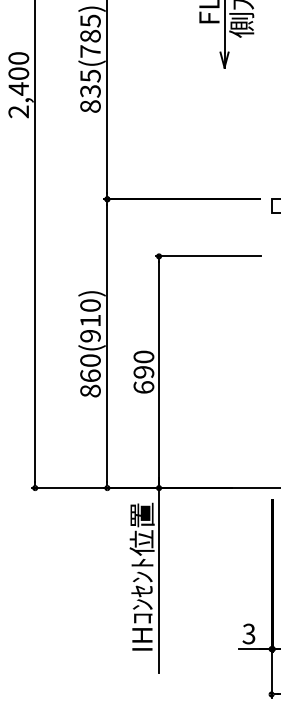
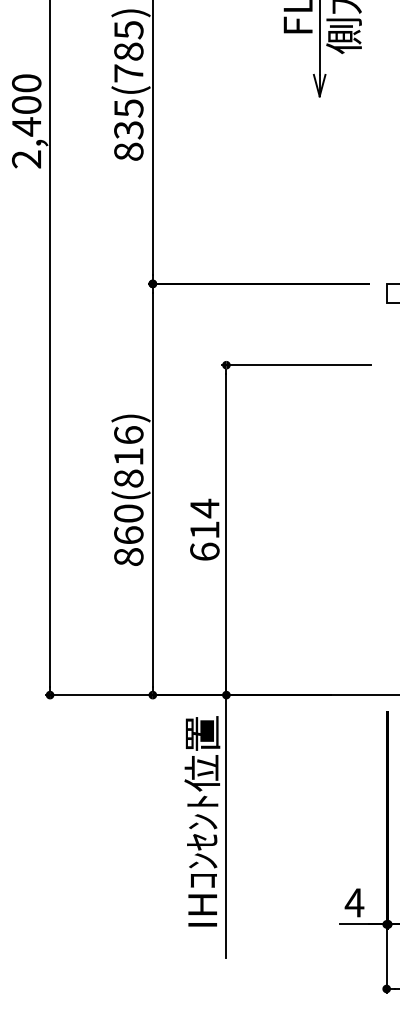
text: (90, 320) -> (128, 456), 860(910) -> 860(816)
text: (143, 364) -> (204, 518), 690 -> 614
text: (249, 633) -> (354, 902), 3 -> 4

